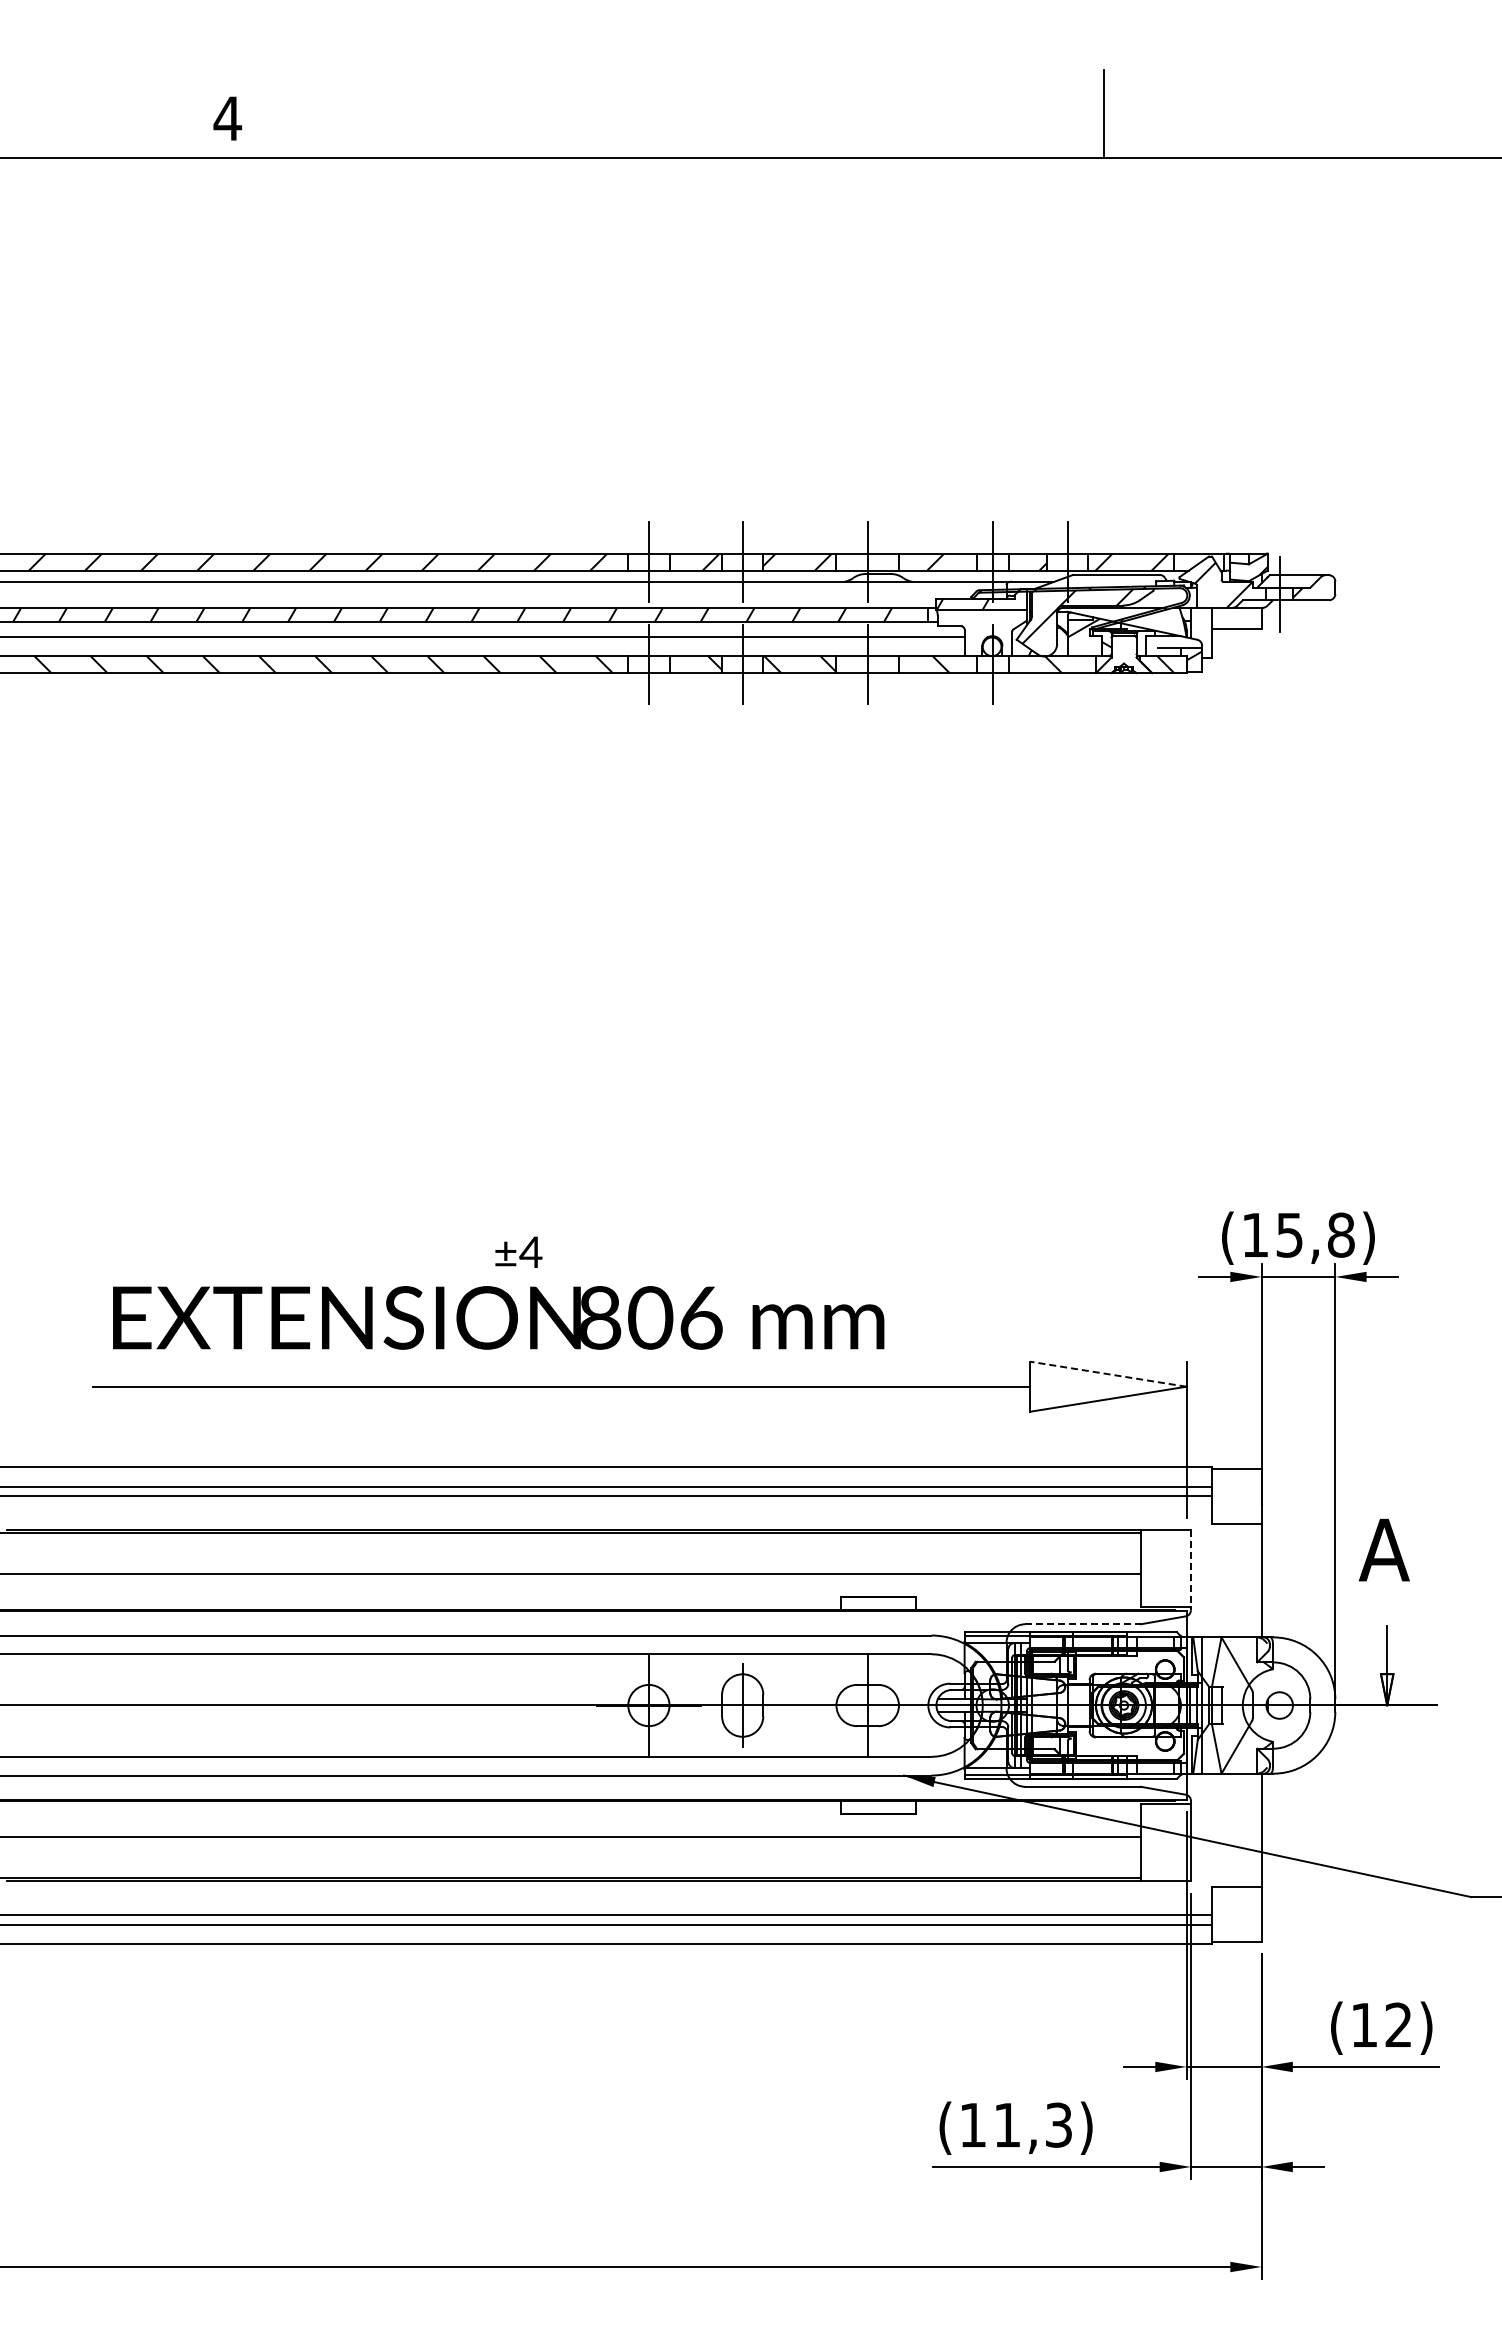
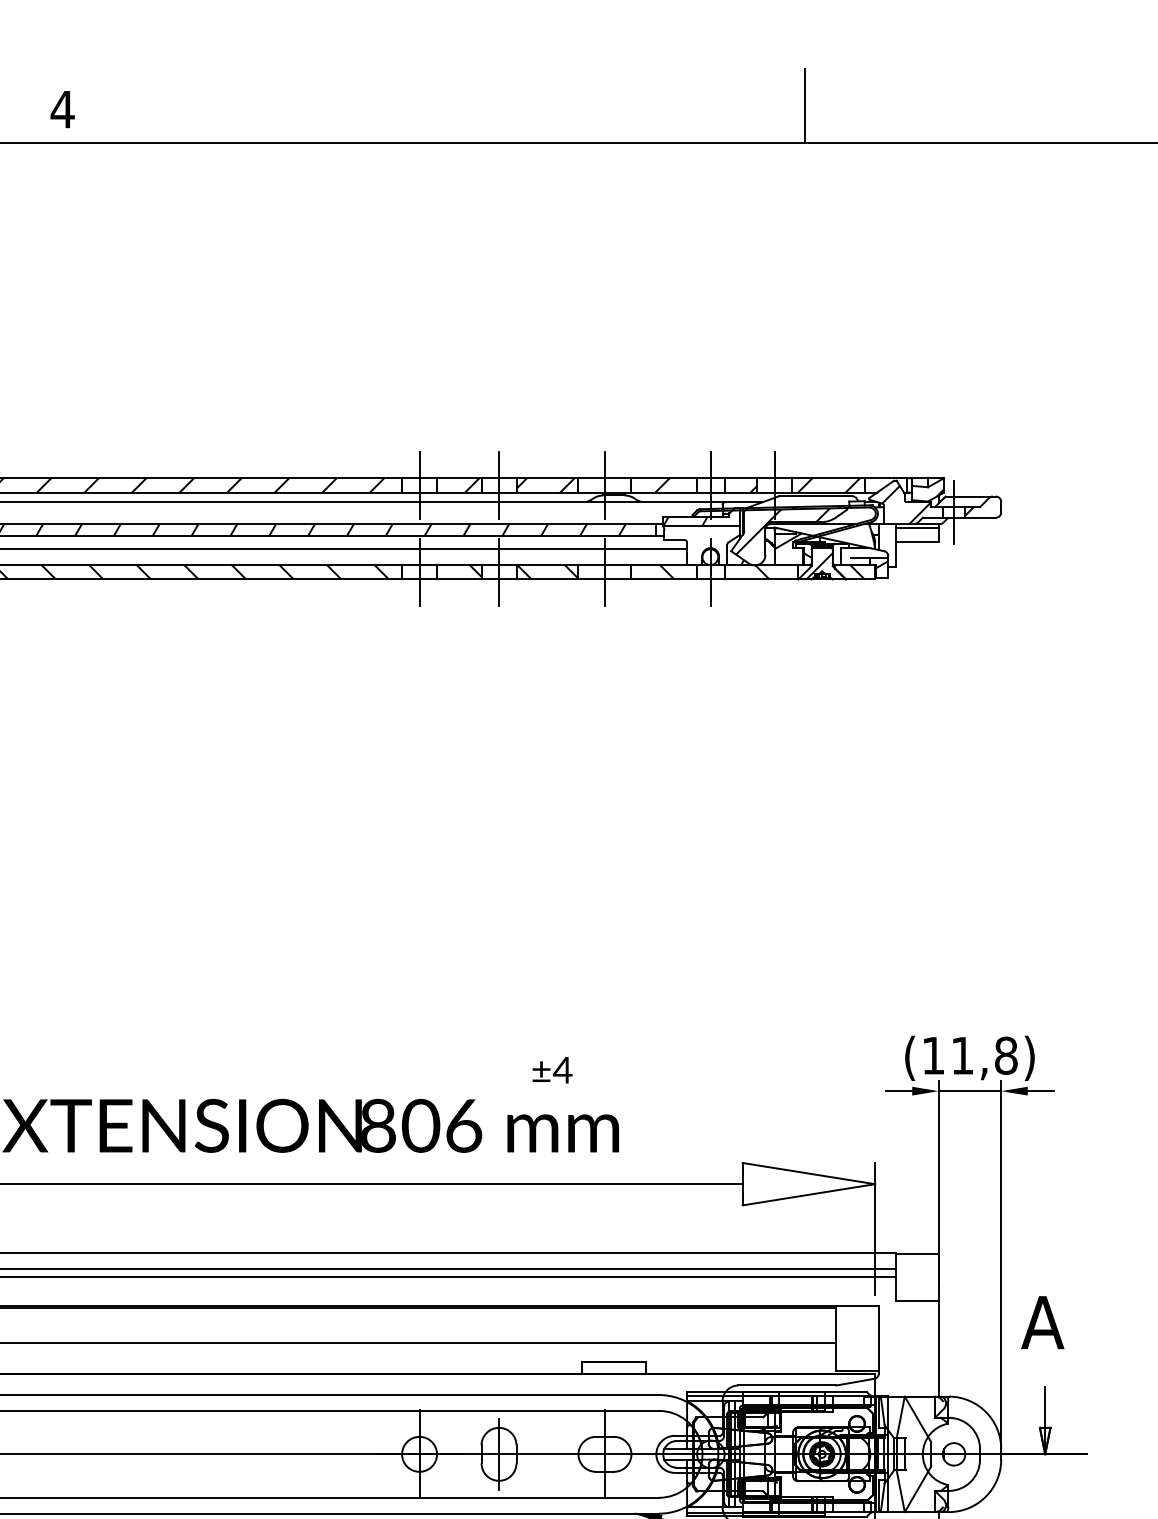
line: (1236, 611) -> (917, 527), added
hatch: (1120, 657) -> (819, 566), added
text: (1289, 1235) -> (962, 1056), (15,8) -> (11,8)
text: (518, 1251) -> (552, 1069), moved
line: (1107, 1374) -> (808, 1173), dashed -> solid
line: (1190, 1570) -> (878, 1339), dashed -> solid
line: (1083, 1624) -> (787, 1385), dashed -> solid

